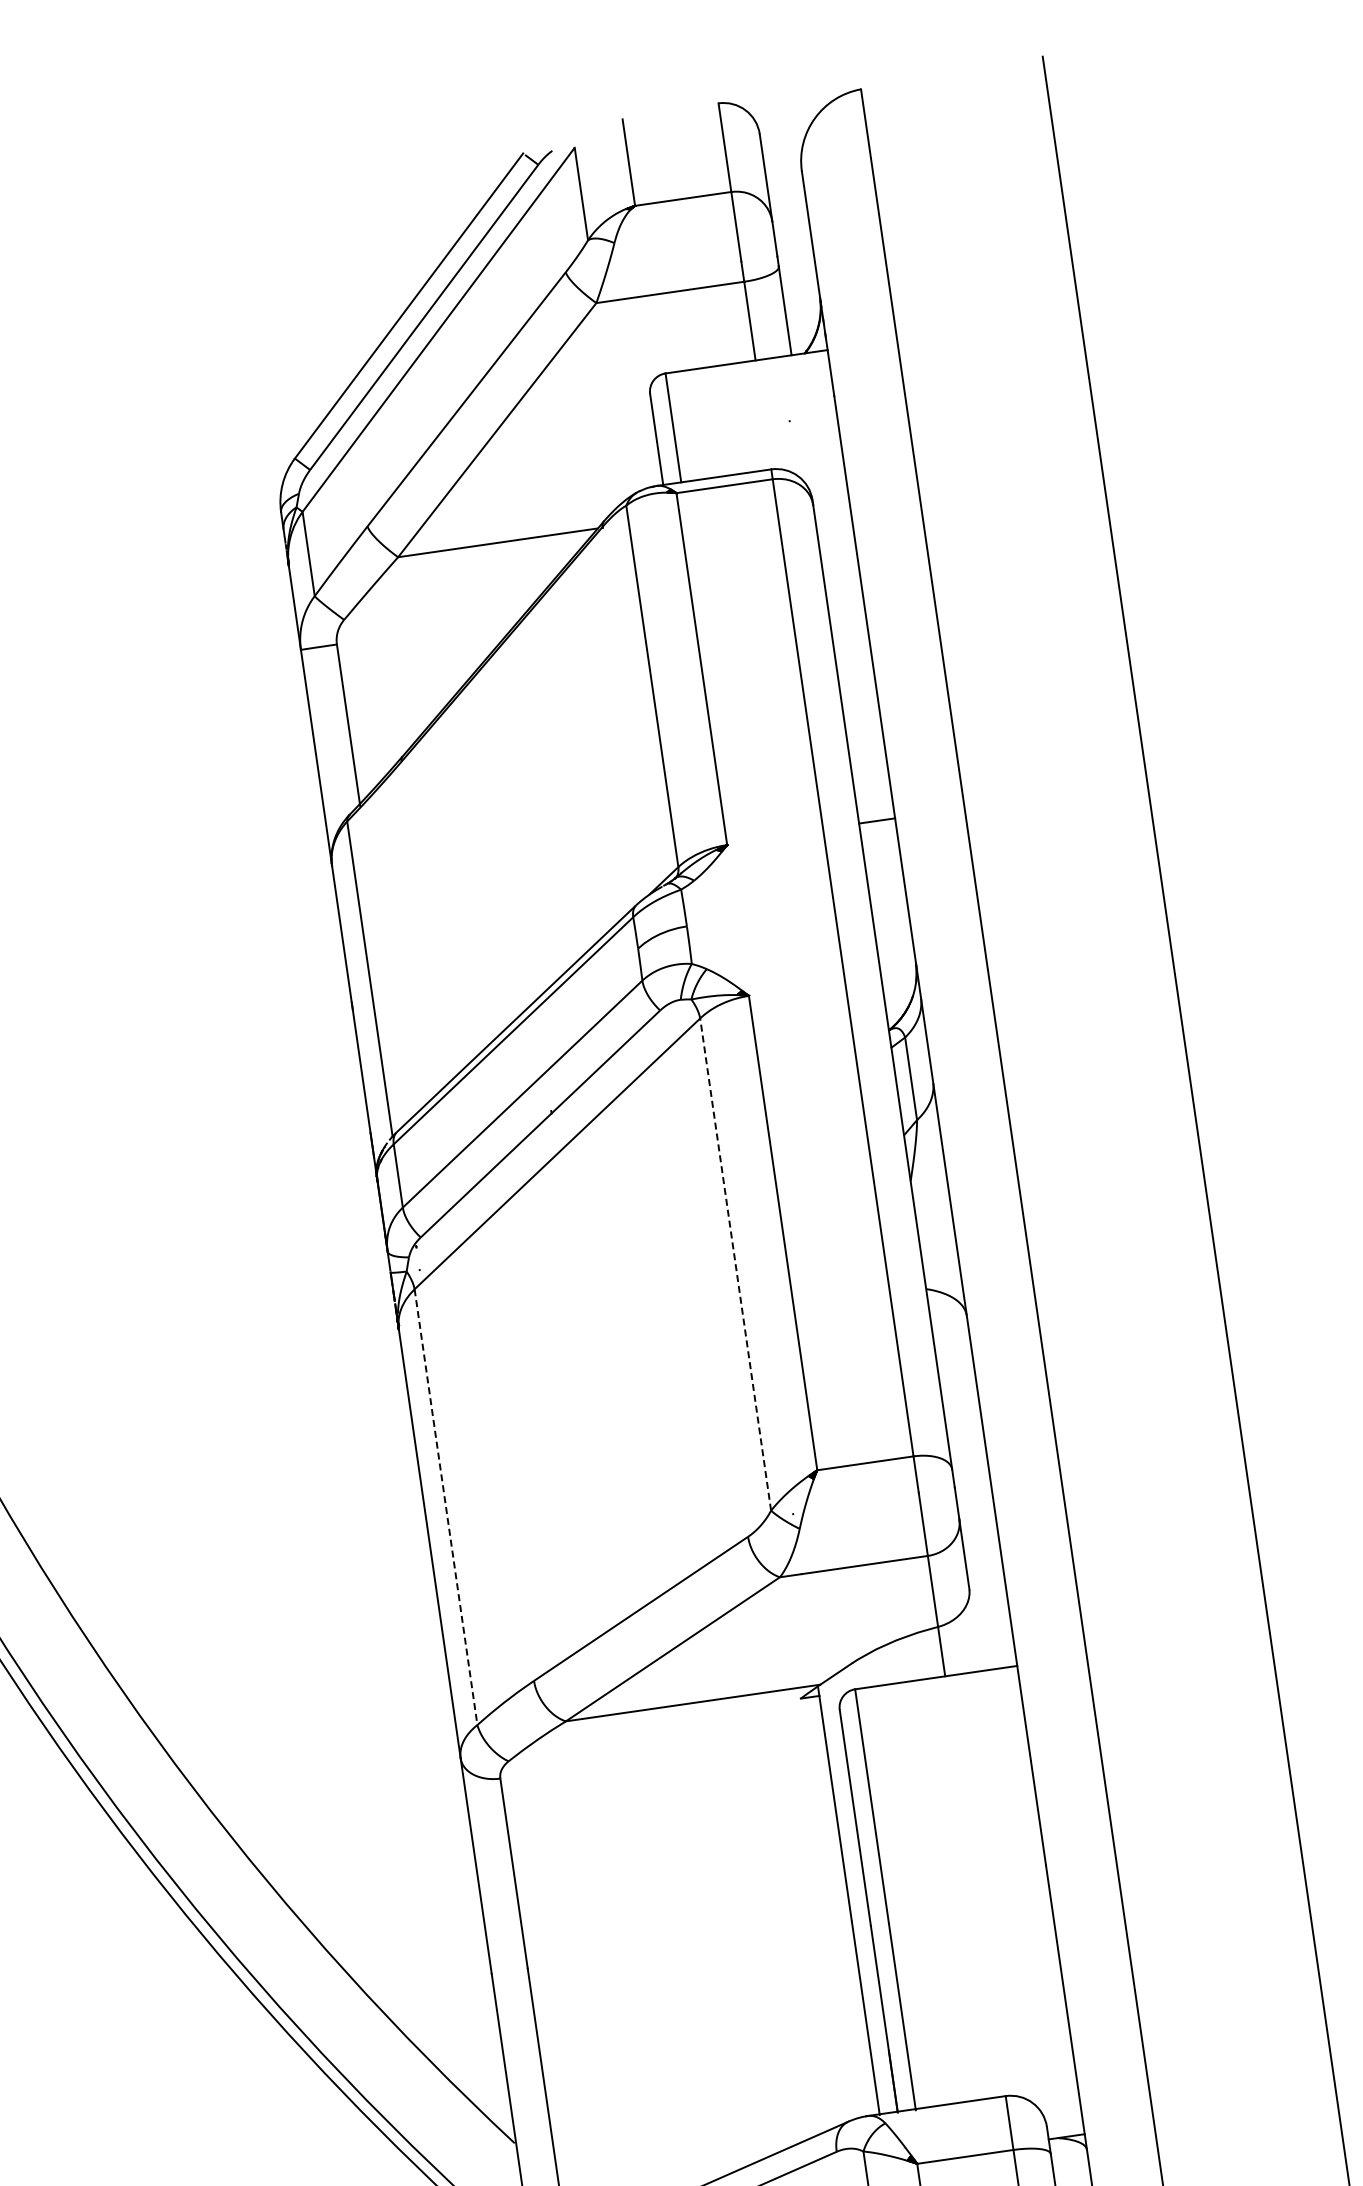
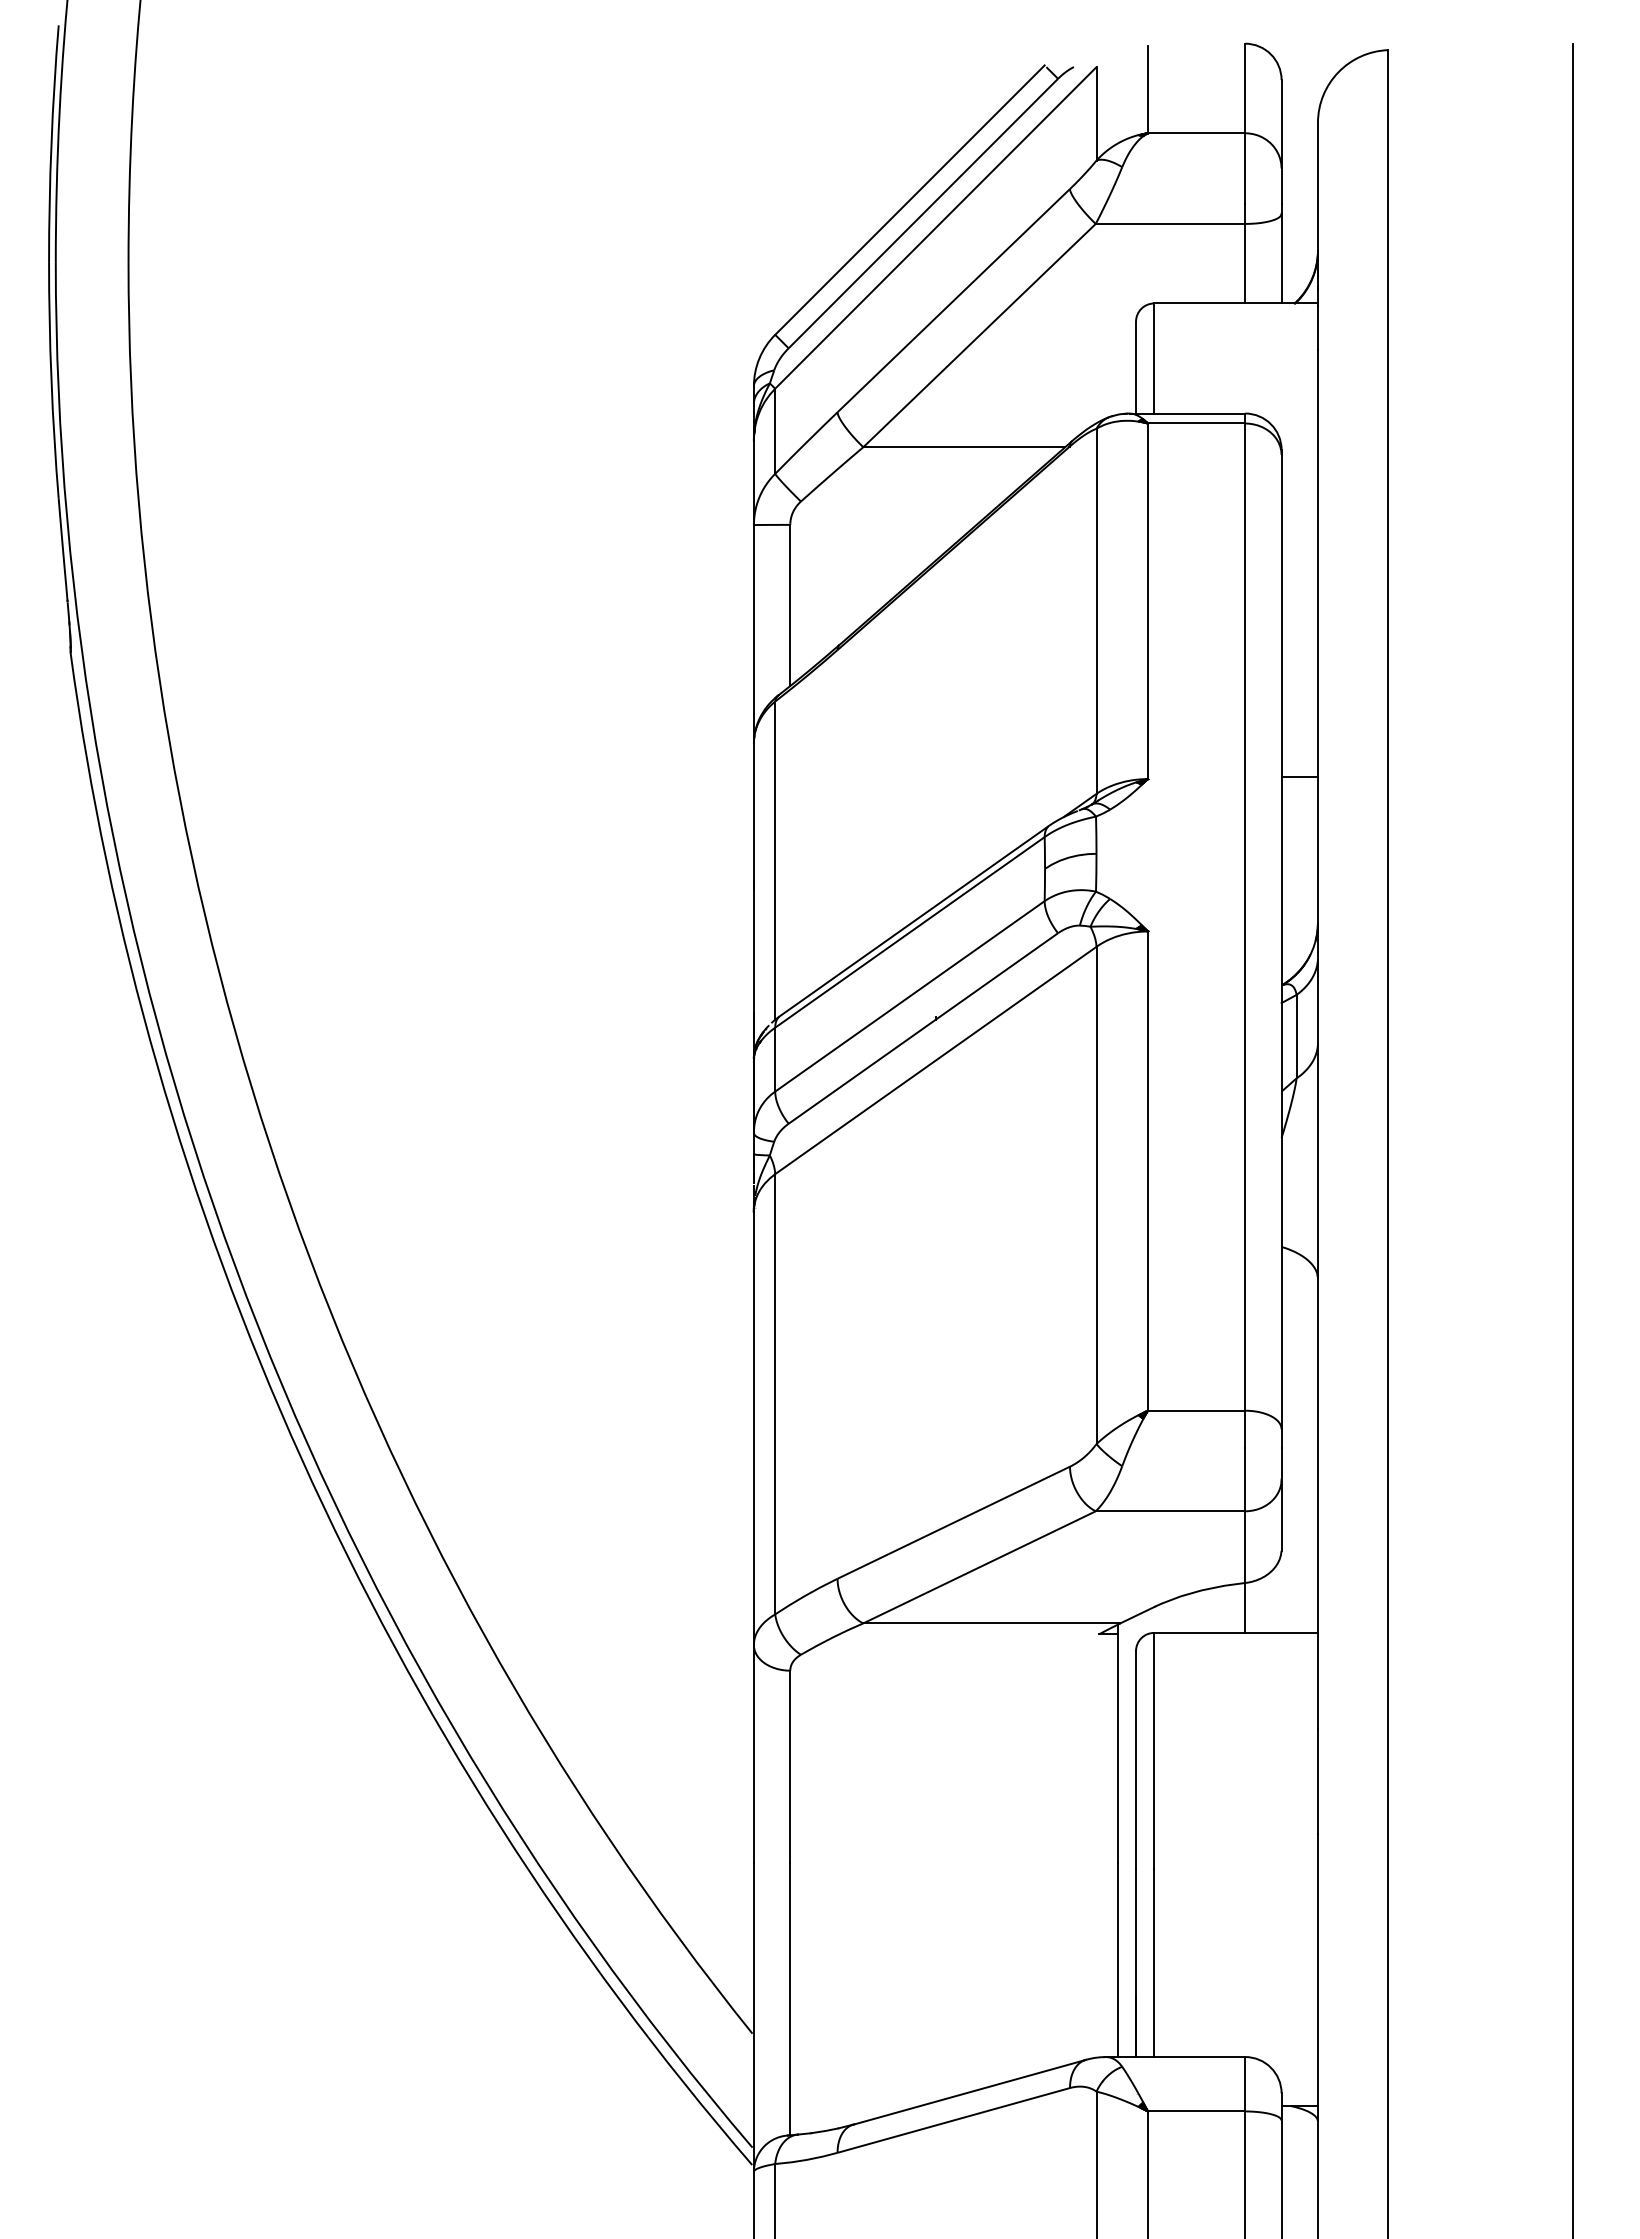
line: (735, 1264) -> (1096, 1195), dashed -> solid
line: (446, 1507) -> (775, 1394), dashed -> solid

